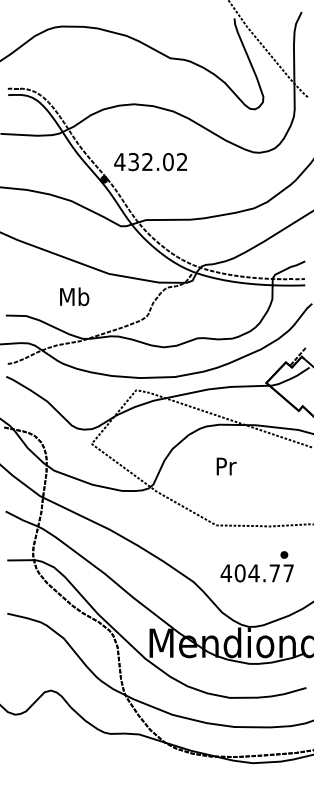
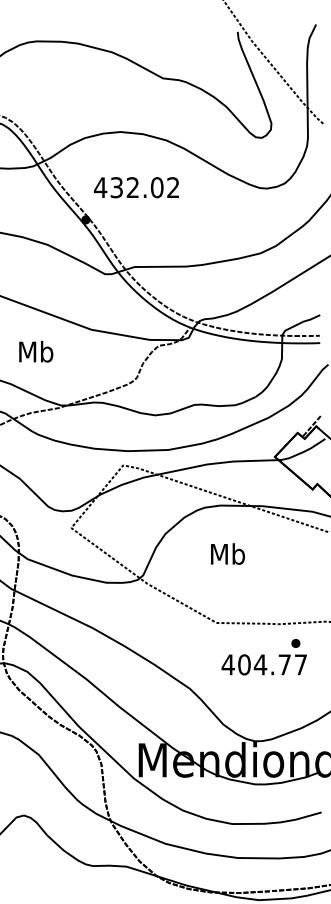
text: (150, 162) -> (136, 188), moved
text: (74, 296) -> (36, 351), moved
text: (225, 466) -> (227, 554), Pr -> Mb
text: (256, 566) -> (263, 656), moved

